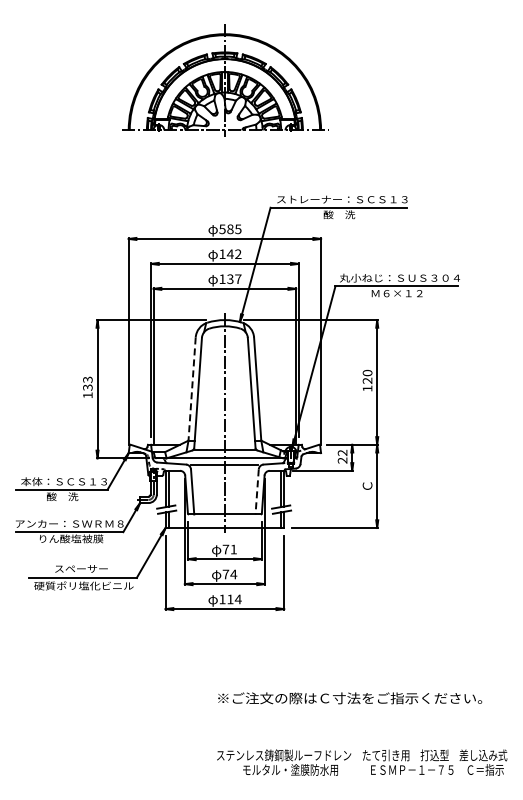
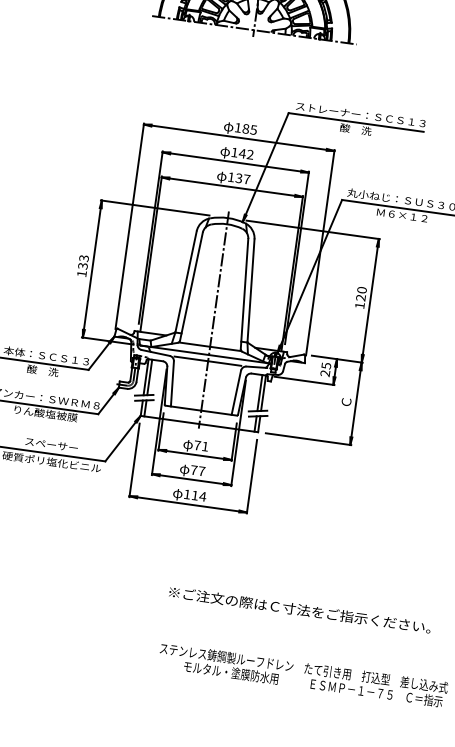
text: (222, 229) -> (238, 128), 585 -> 185
line: (192, 389) -> (186, 282), dashed -> solid
text: (342, 452) -> (326, 365), 22 -> 25
line: (257, 491) -> (236, 392), dashed -> solid
text: (233, 574) -> (201, 471), 74 -> 77

